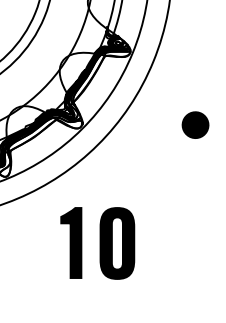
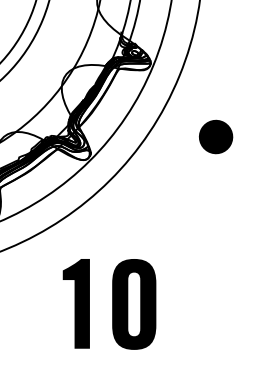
part: (195, 124) -> (215, 136), moved

